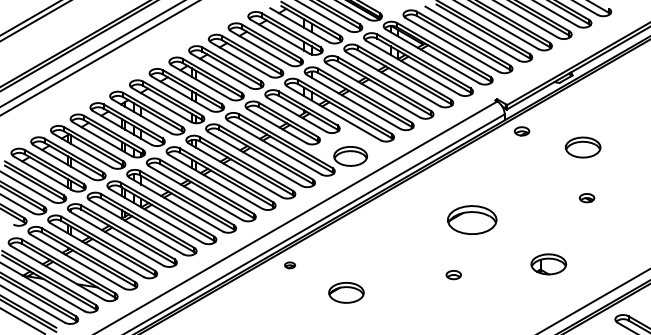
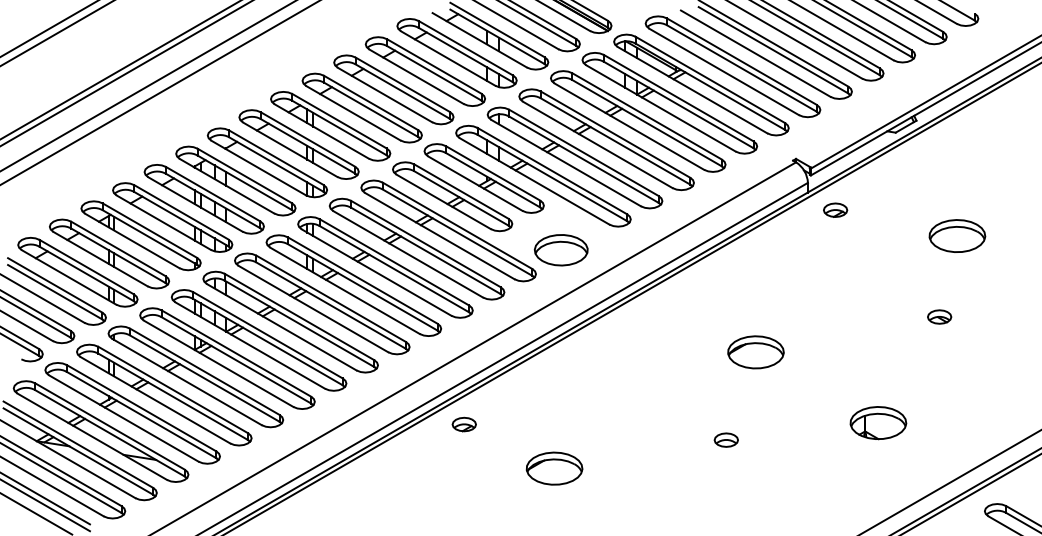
part: (582, 147) -> (956, 235), moved
part: (472, 220) -> (756, 352), size x0.71
part: (289, 265) -> (463, 424), size x1.43

